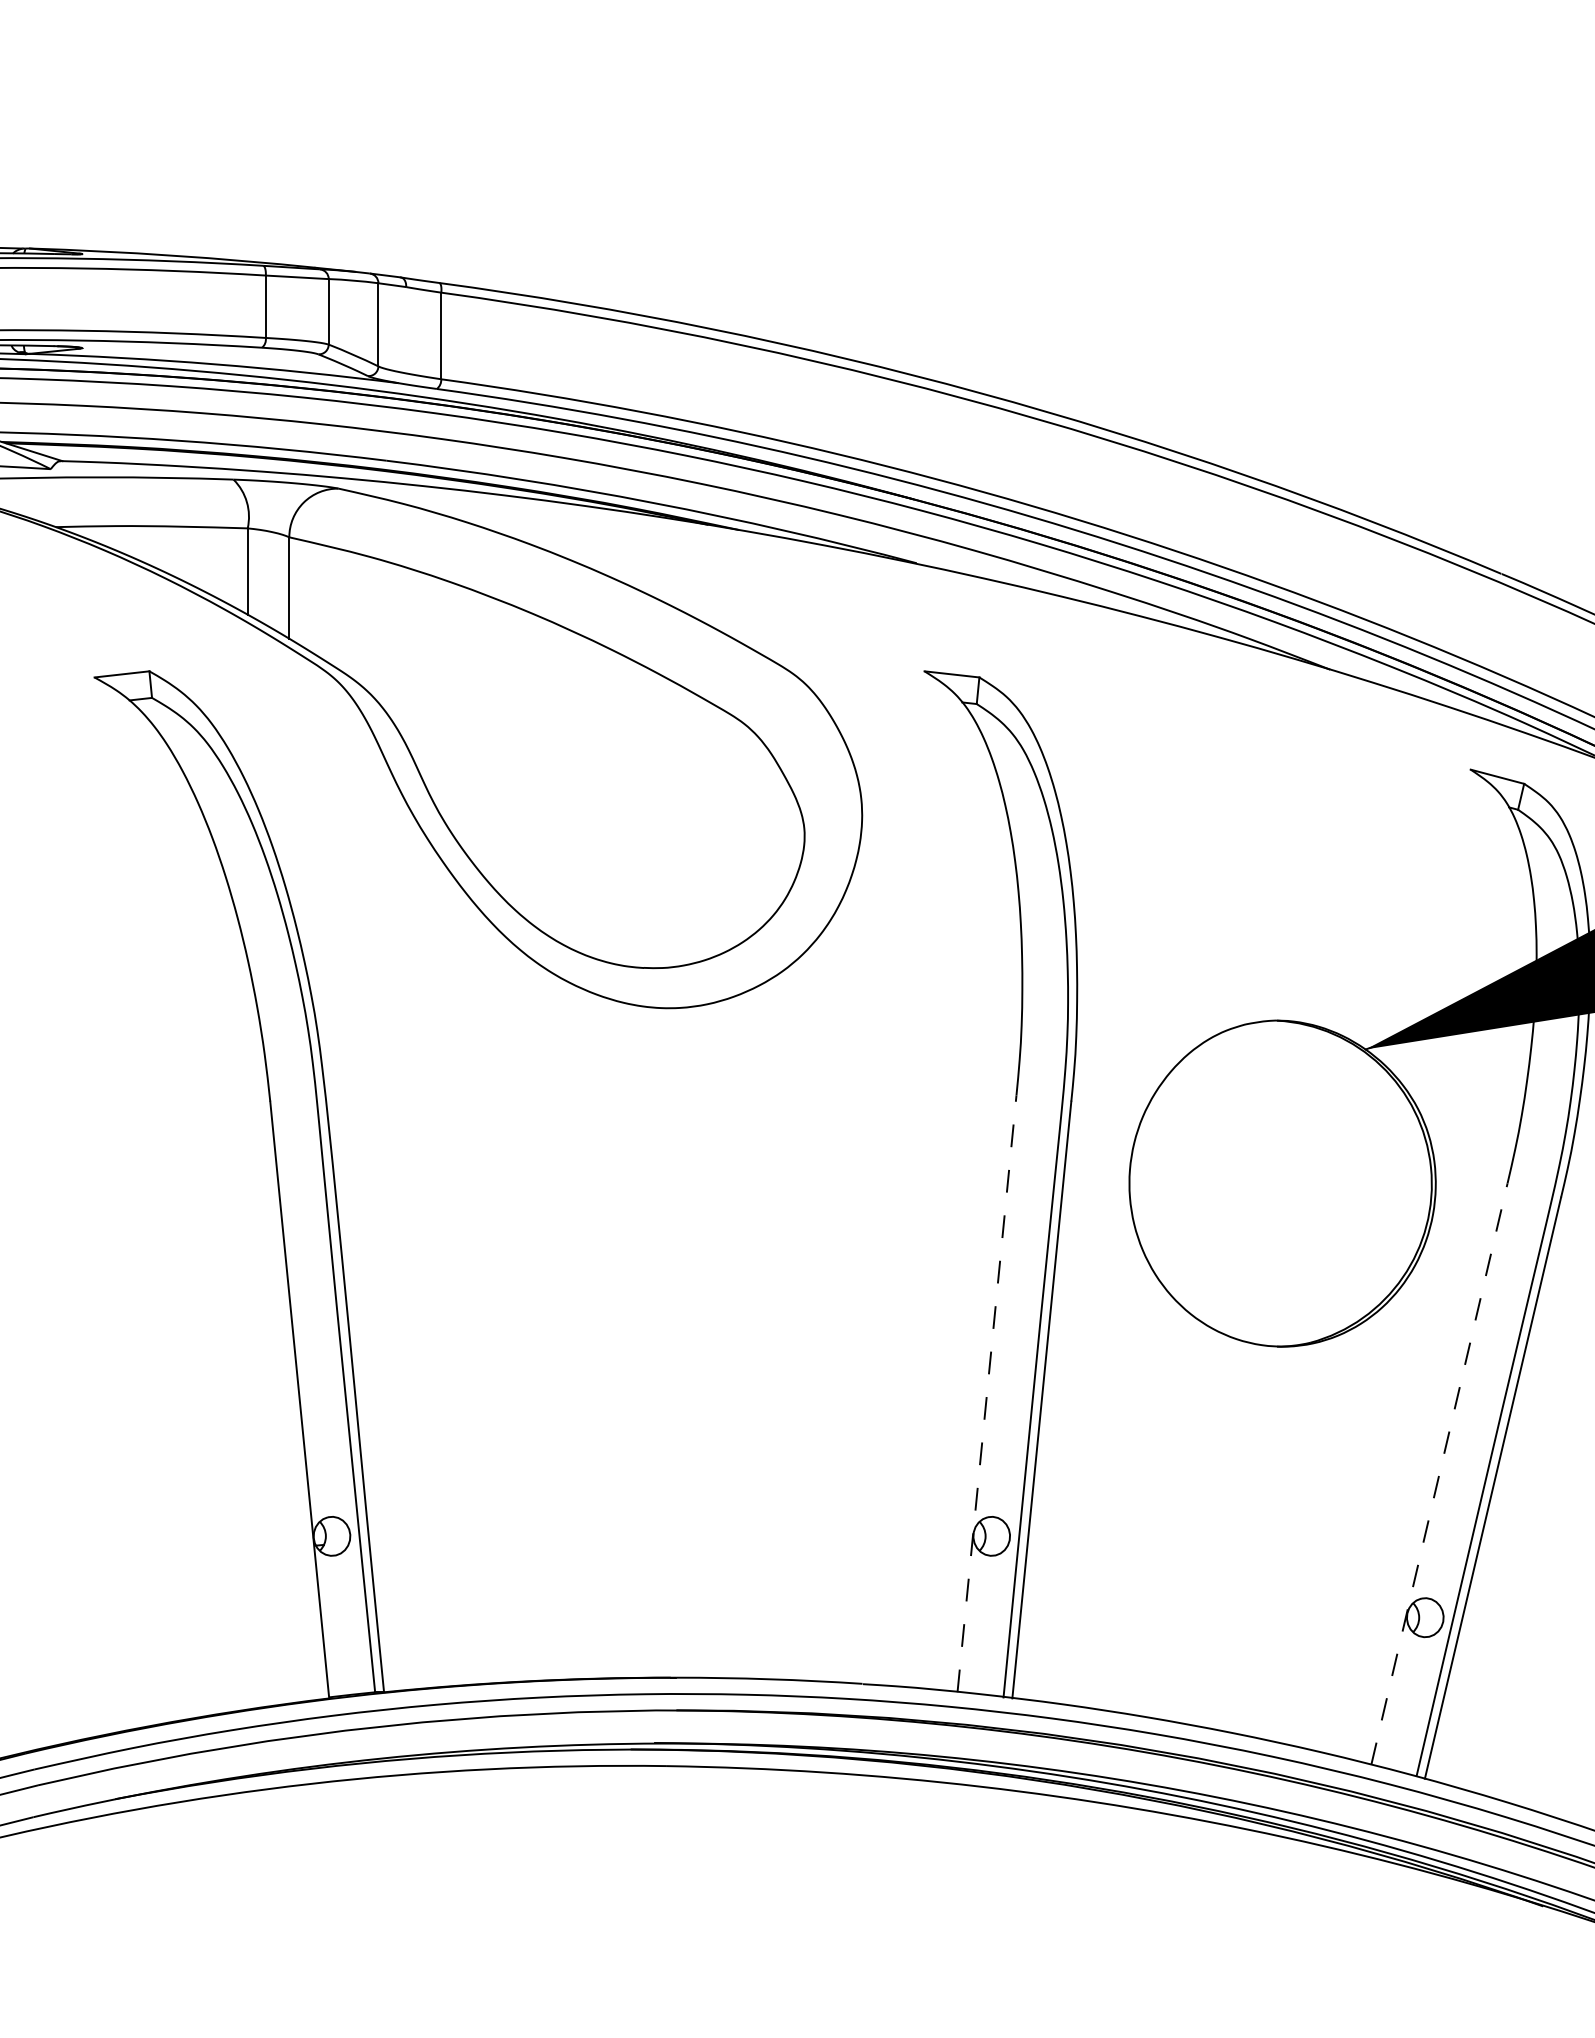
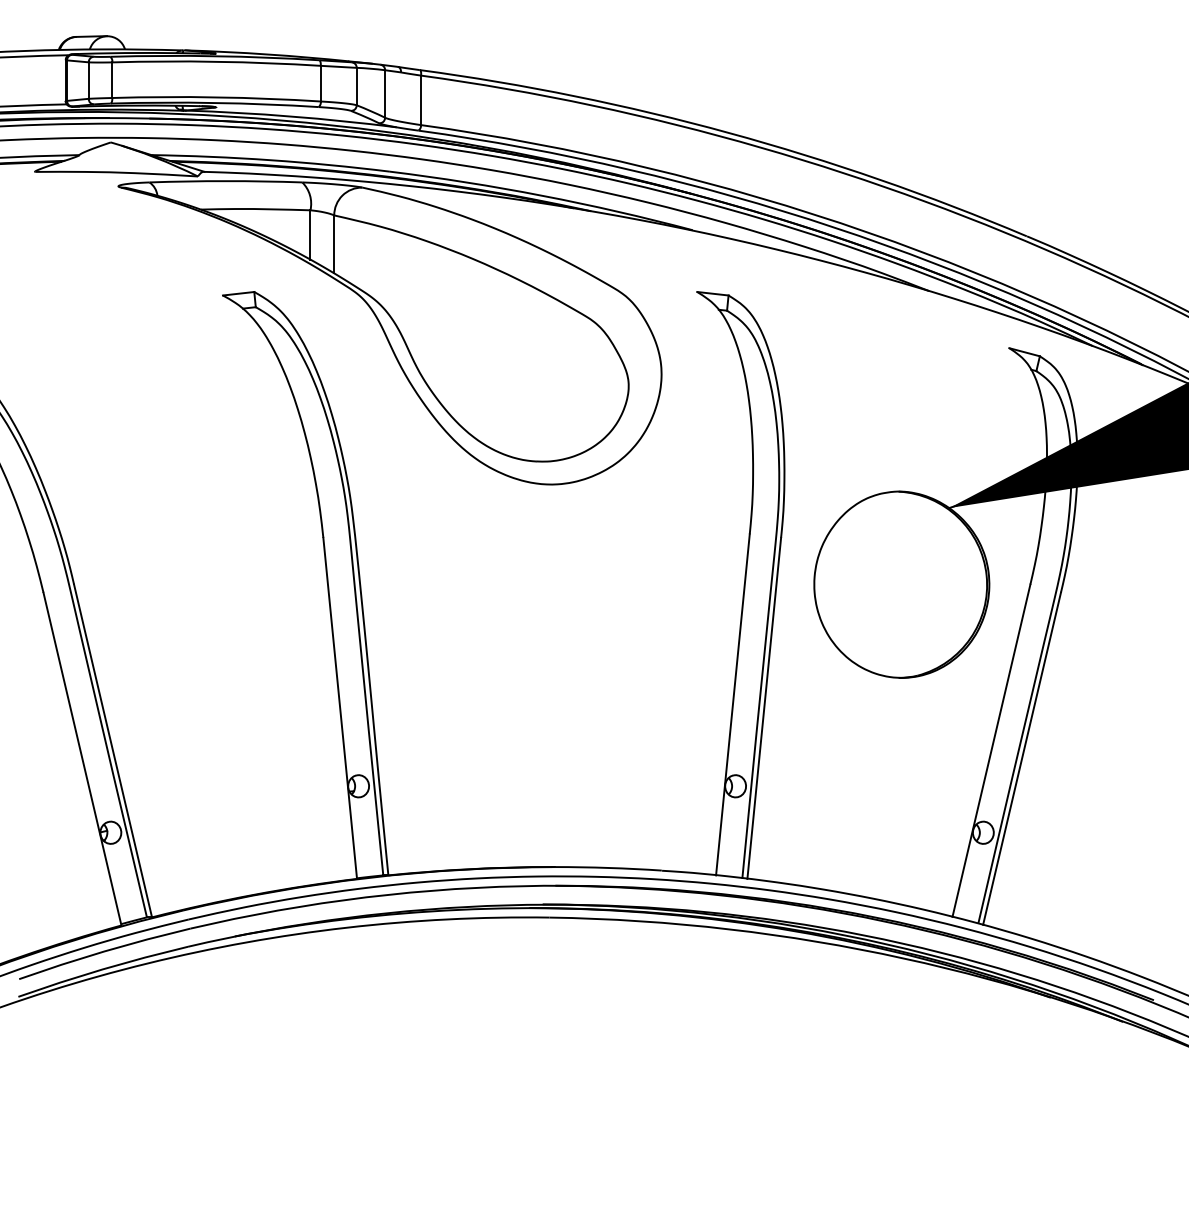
line: (986, 1393) -> (732, 704), dashed -> solid
line: (1439, 1473) -> (991, 750), dashed -> solid

